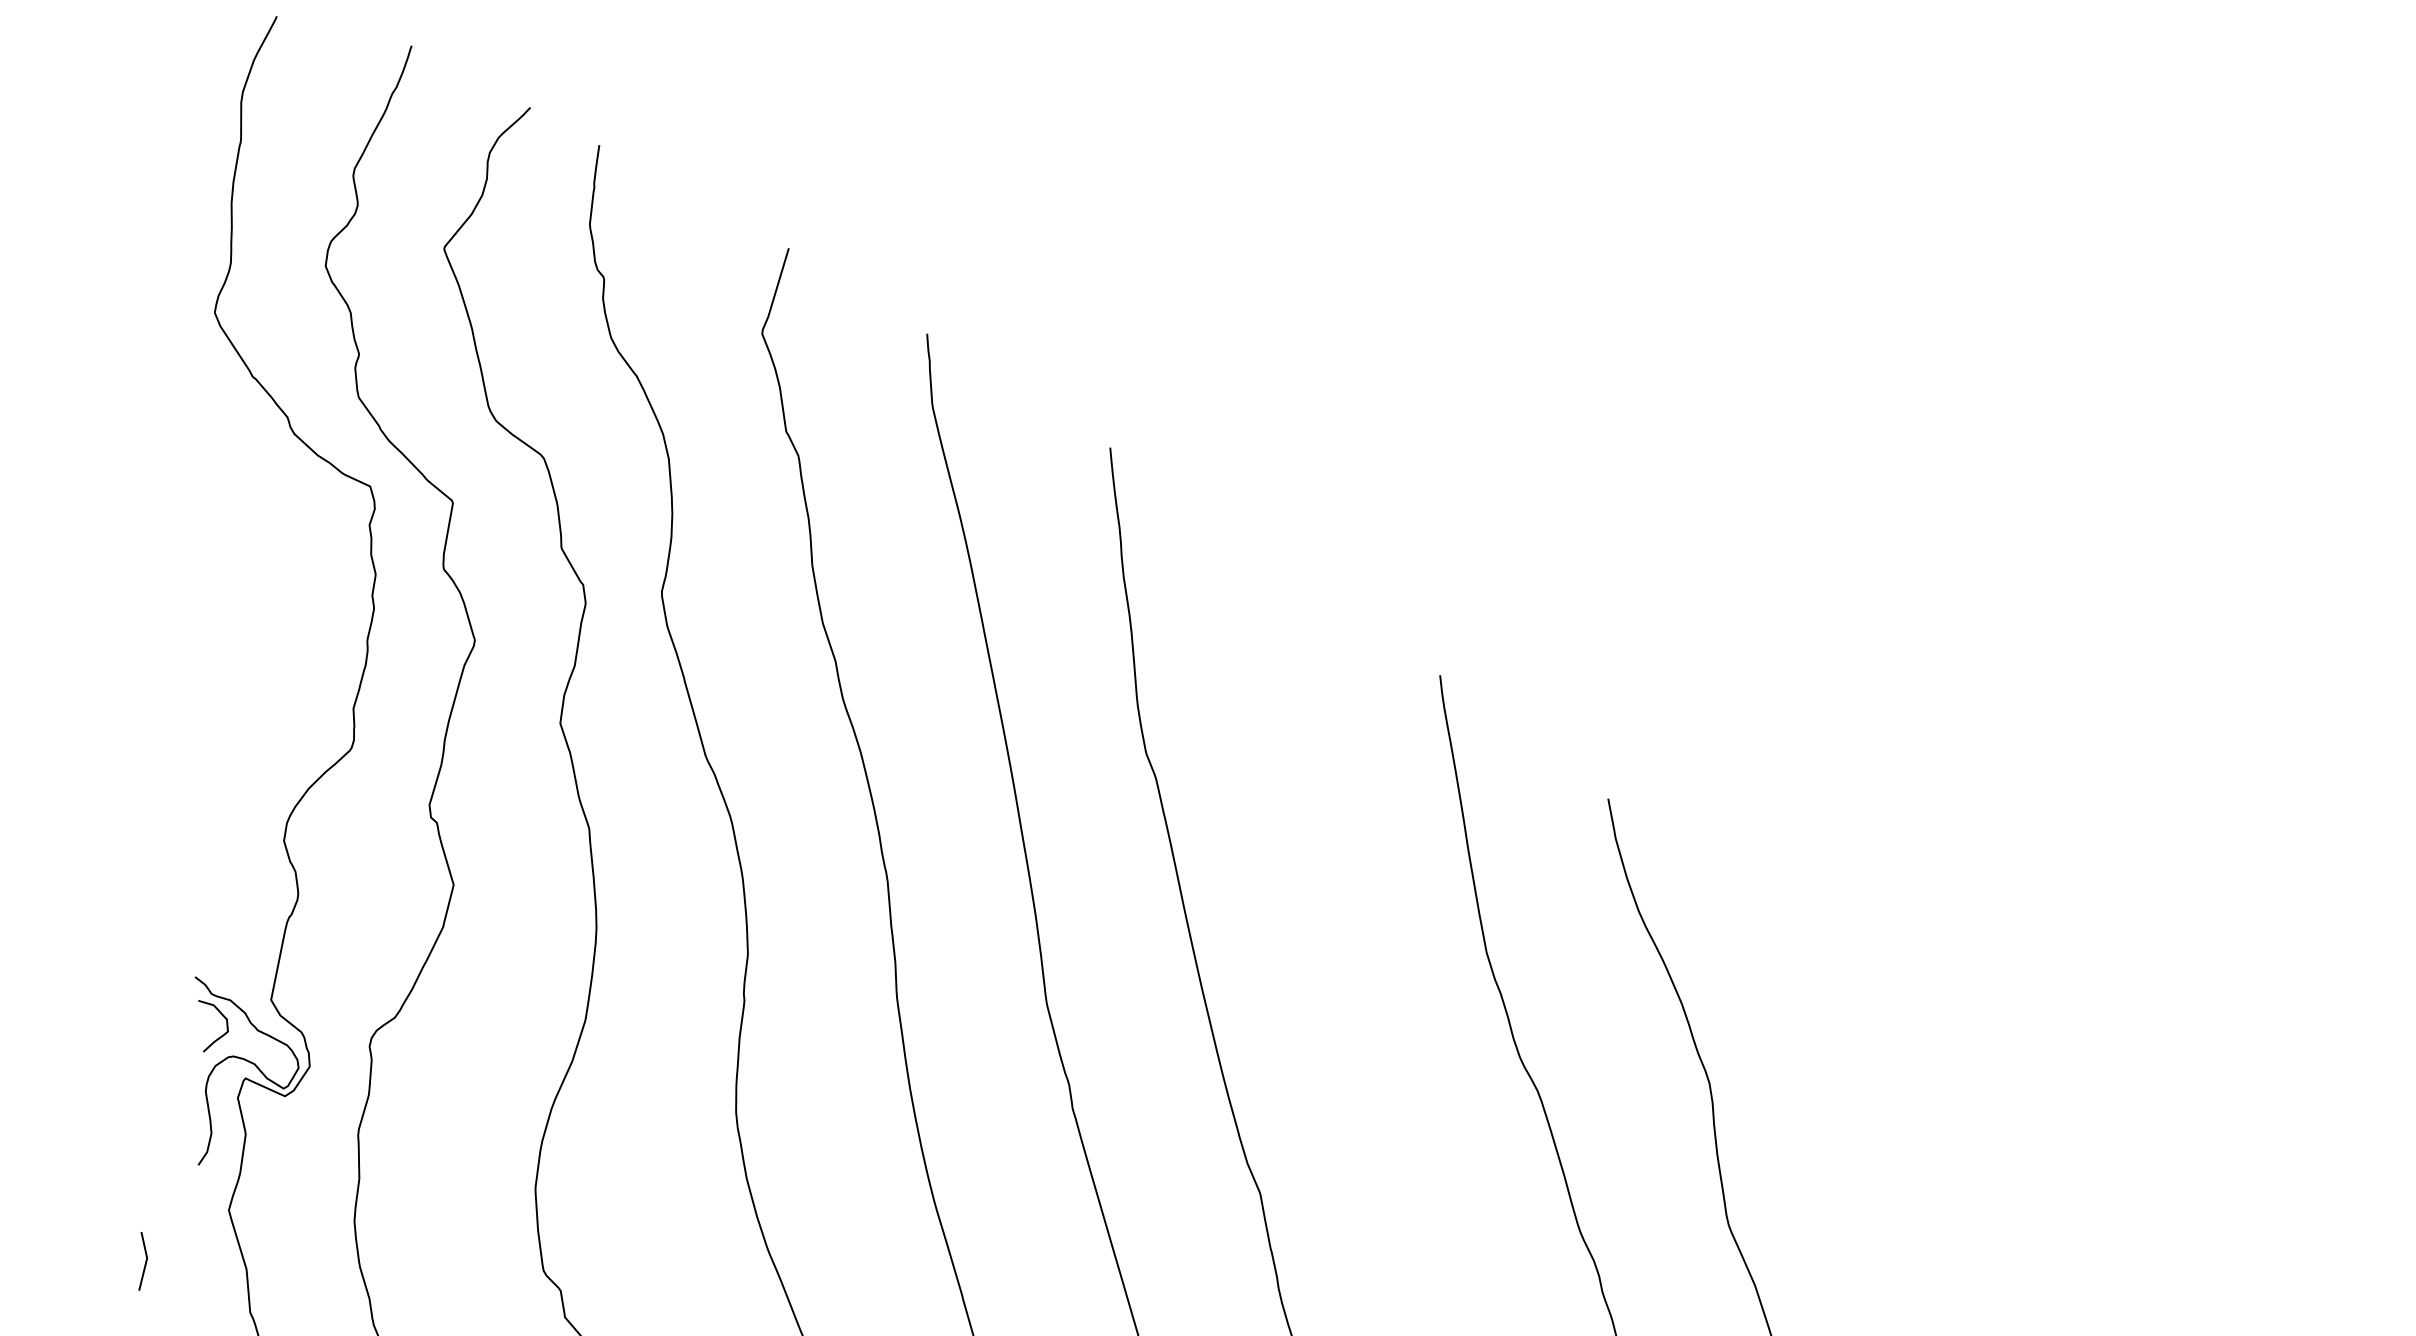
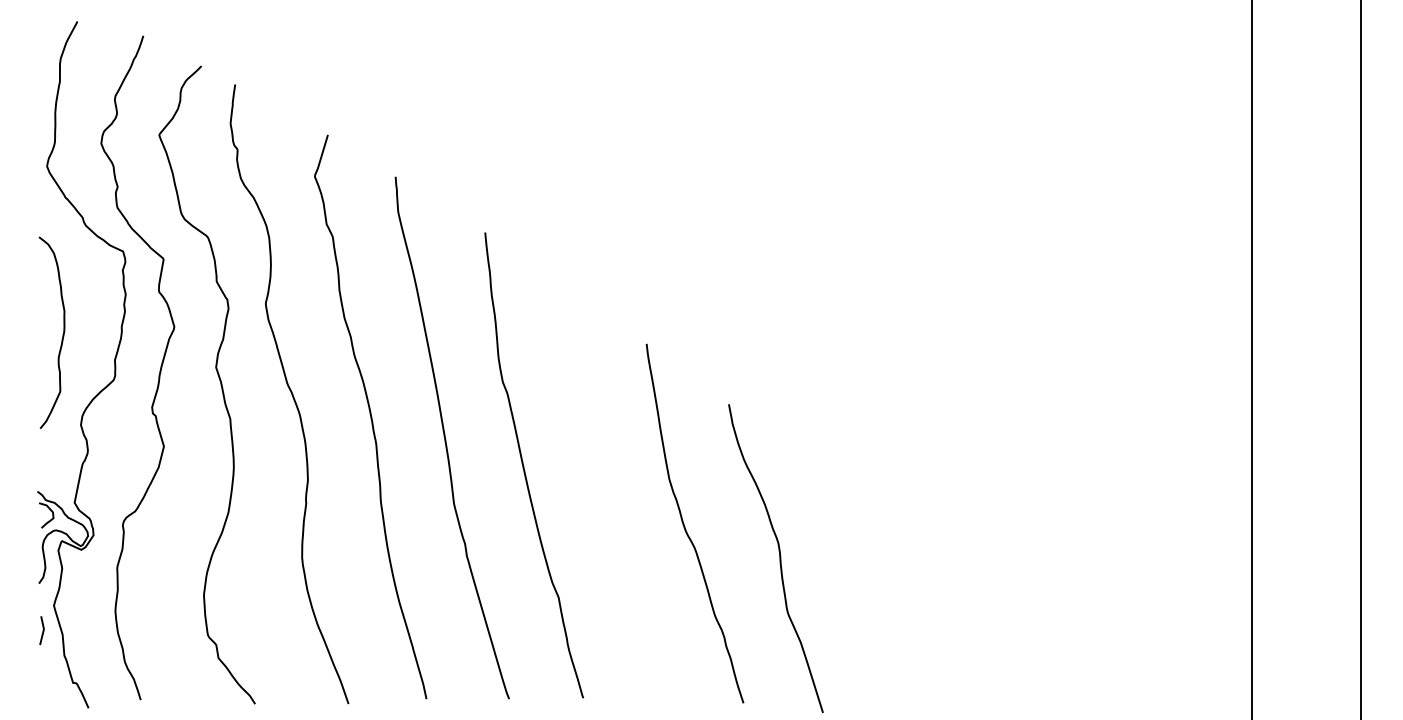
curve: (246, 656) -> (62, 334), added
line: (144, 1261) -> (42, 630), moved

